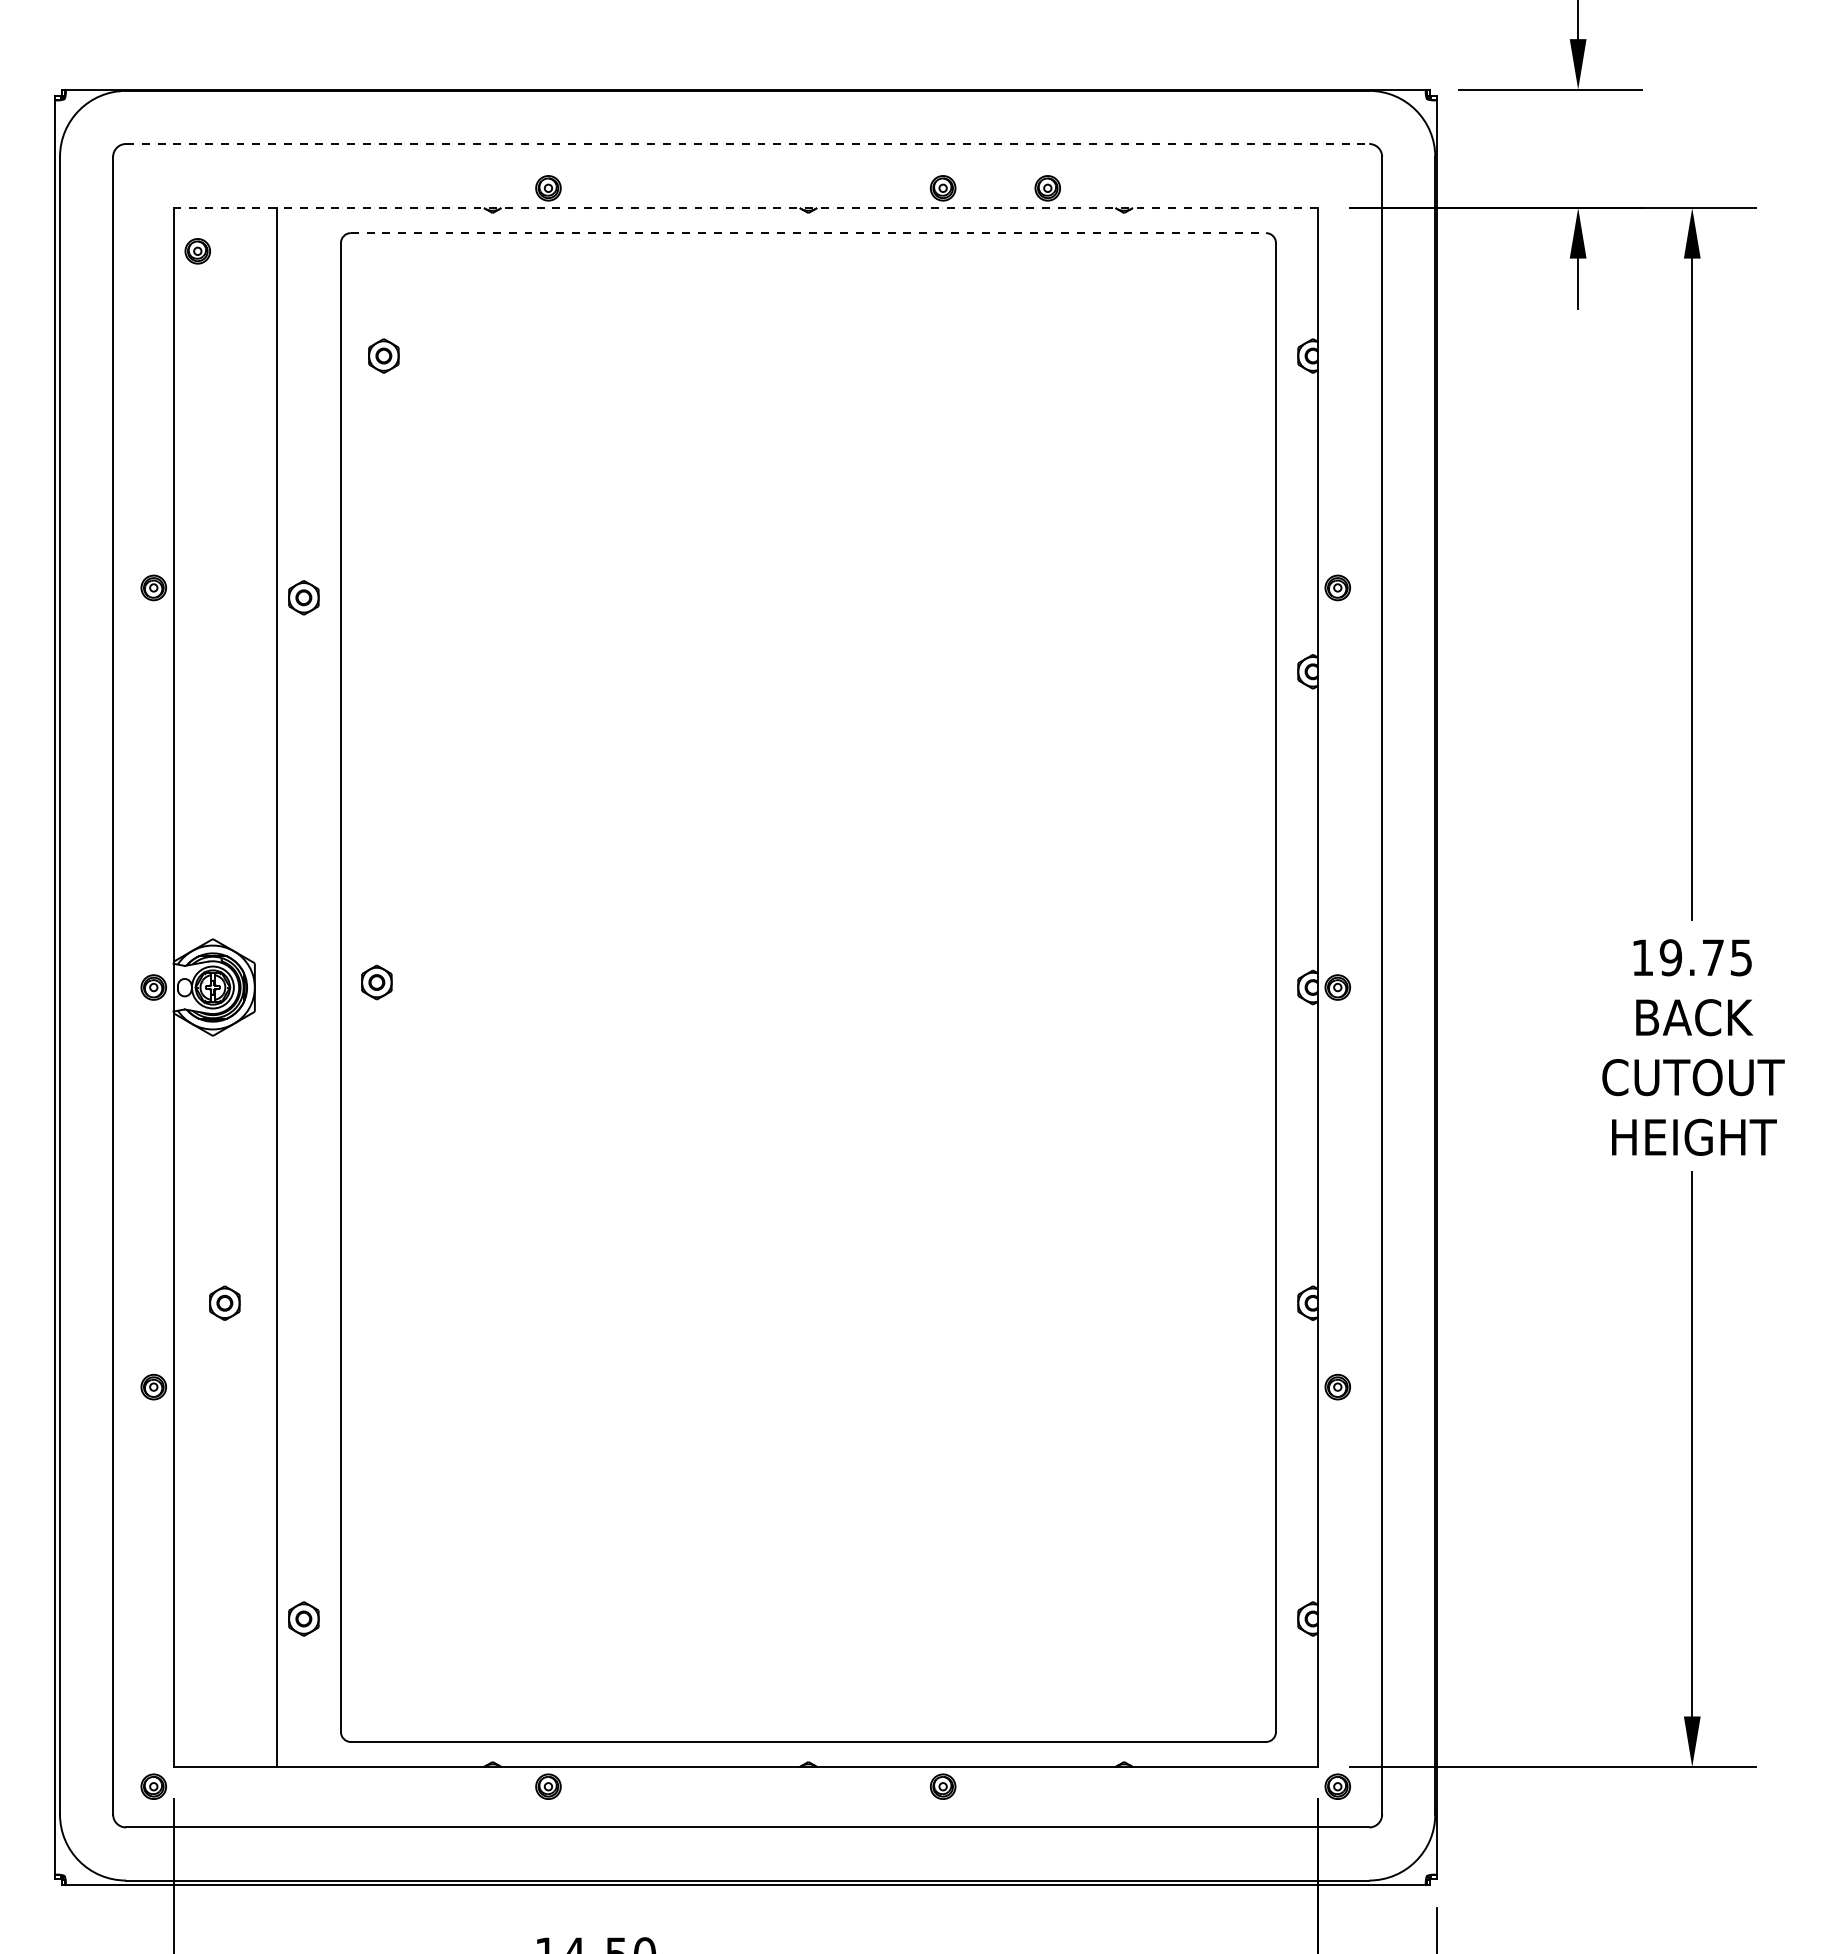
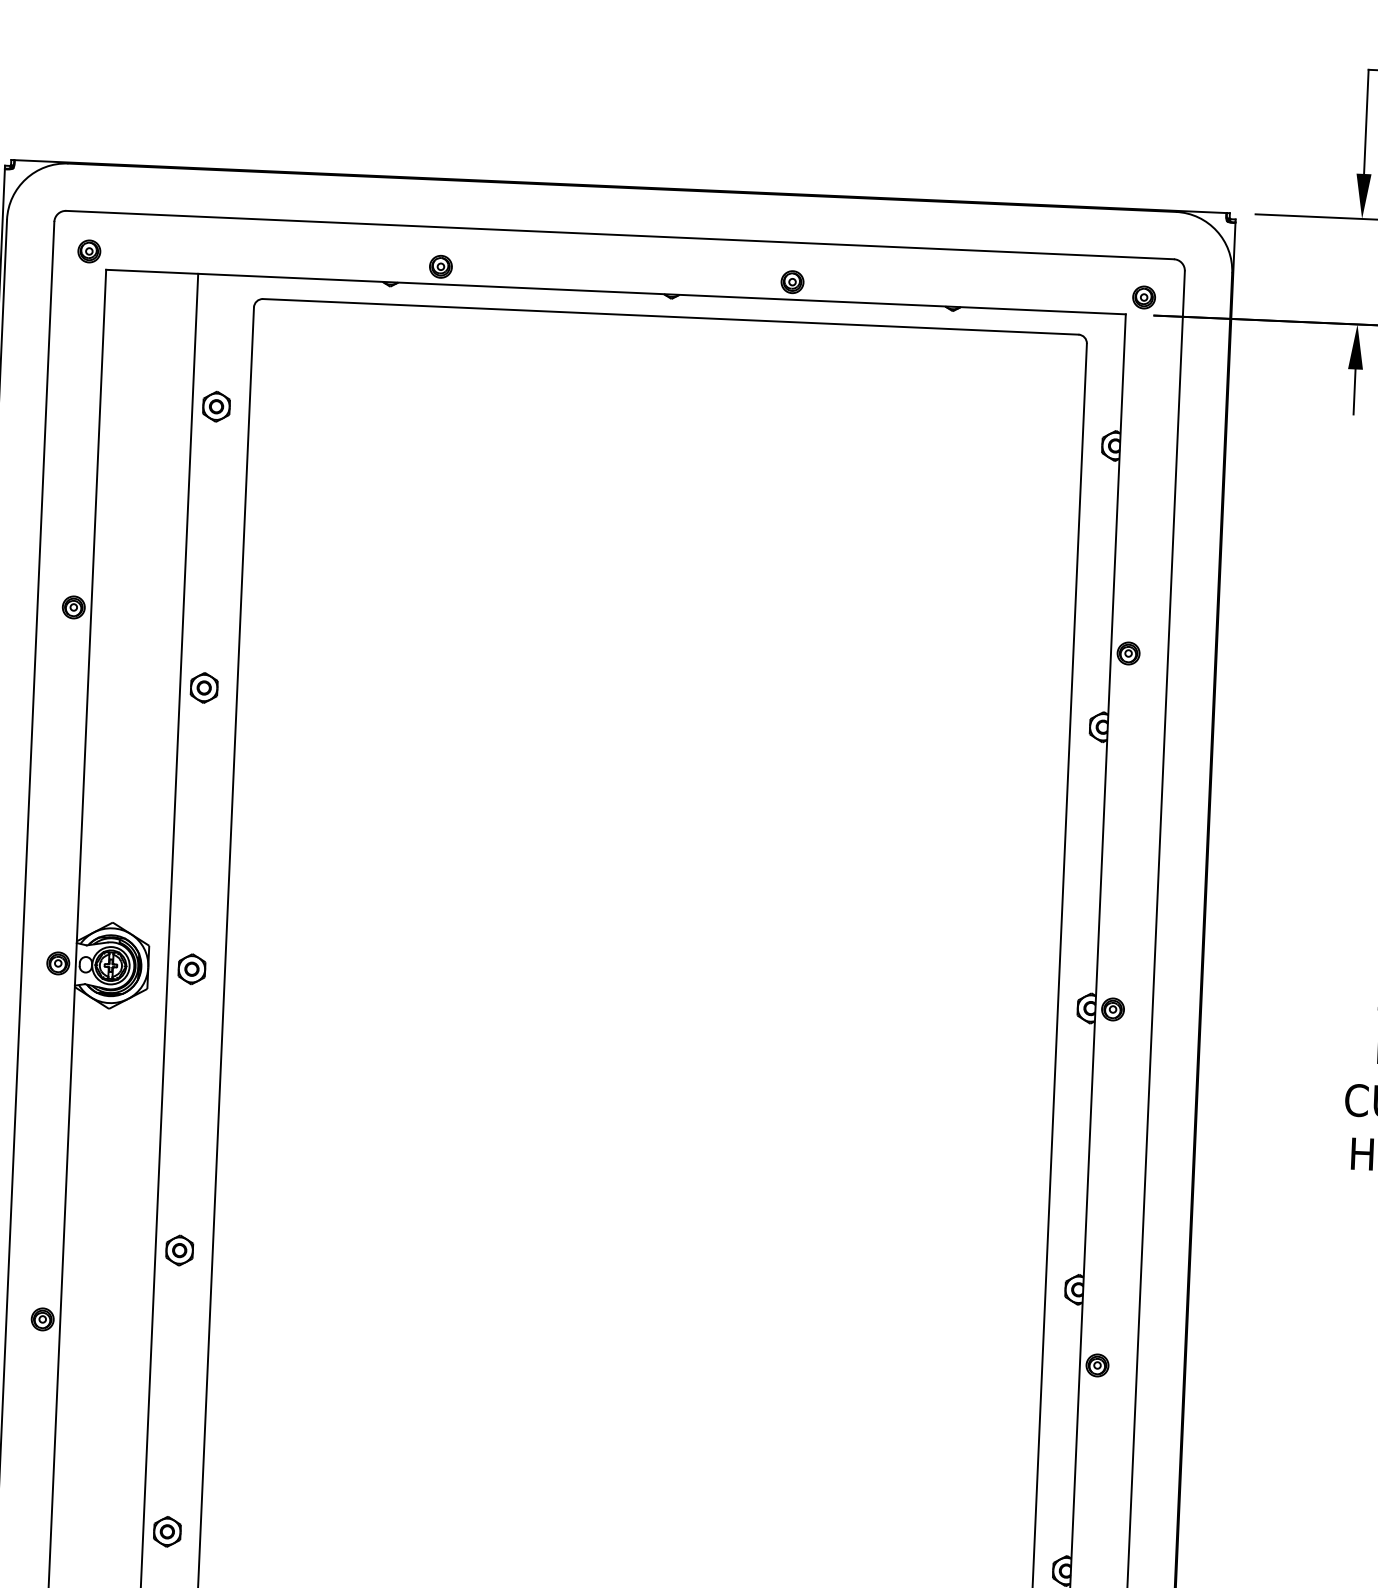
line: (747, 144) -> (619, 235), dashed -> solid
part: (1047, 188) -> (1143, 297), moved
line: (746, 208) -> (616, 292), dashed -> solid
line: (808, 233) -> (670, 317), dashed -> solid
part: (197, 251) -> (89, 251), moved
part: (383, 355) -> (216, 406), moved
part: (303, 597) -> (203, 687), moved
part: (376, 982) -> (191, 969), moved
part: (224, 1302) -> (179, 1249), moved

